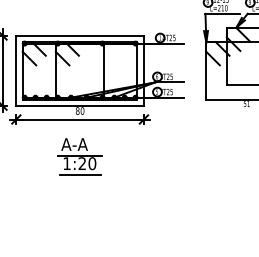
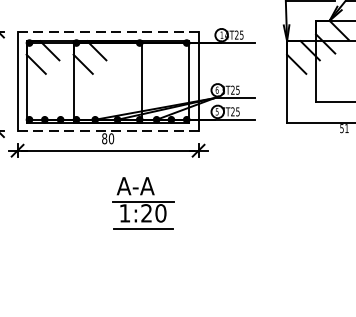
line: (80, 35) -> (108, 31), solid -> dashed
line: (80, 105) -> (108, 130), solid -> dashed
part: (79, 156) -> (142, 203), moved

